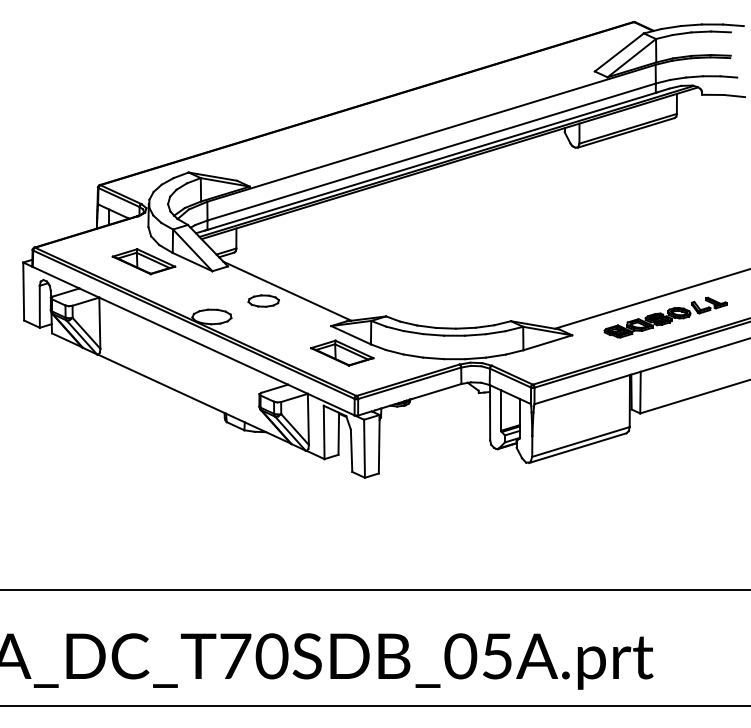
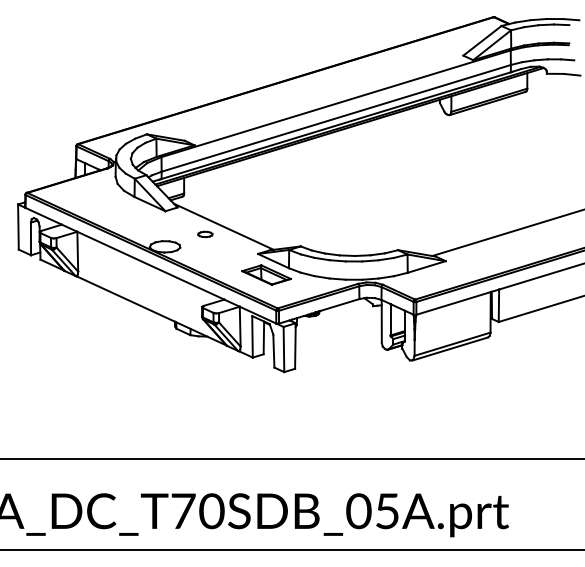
part: (143, 261) -> (111, 203), removed
part: (263, 300) -> (205, 234), size x0.6
part: (665, 317) -> (518, 247), removed

